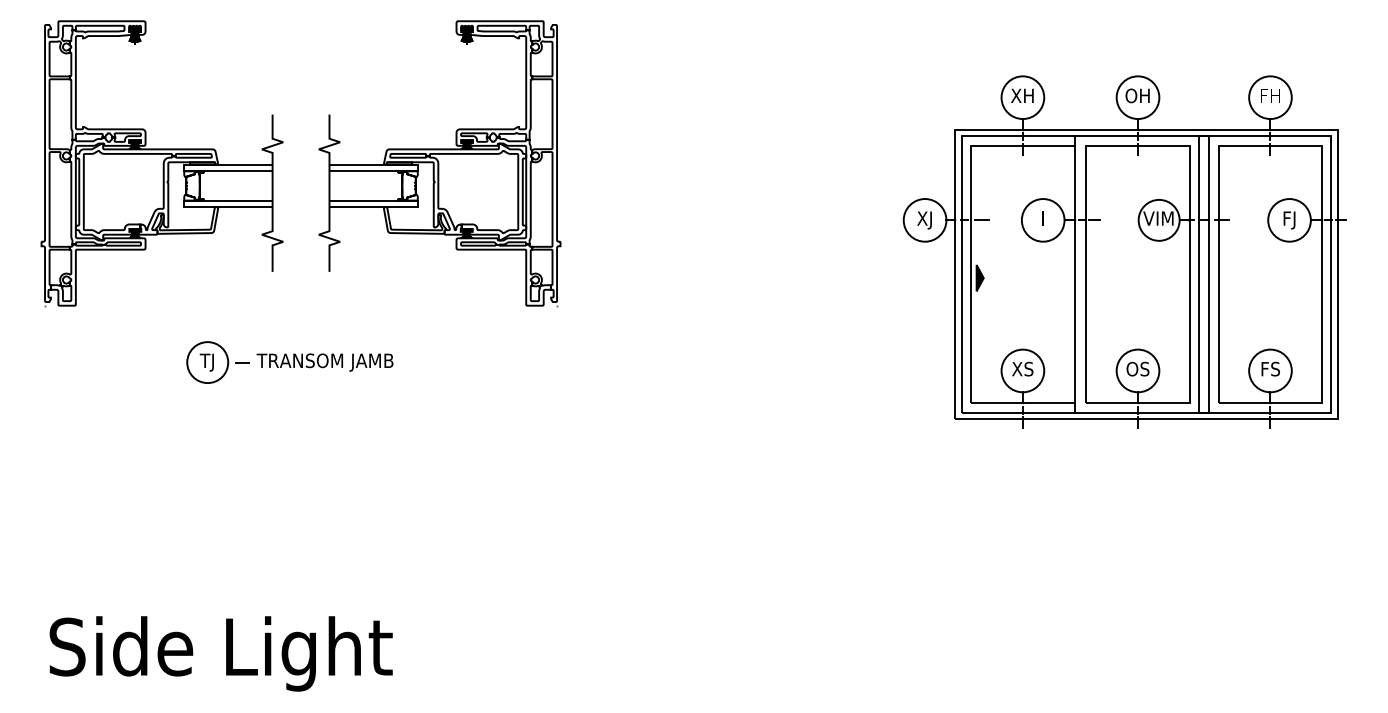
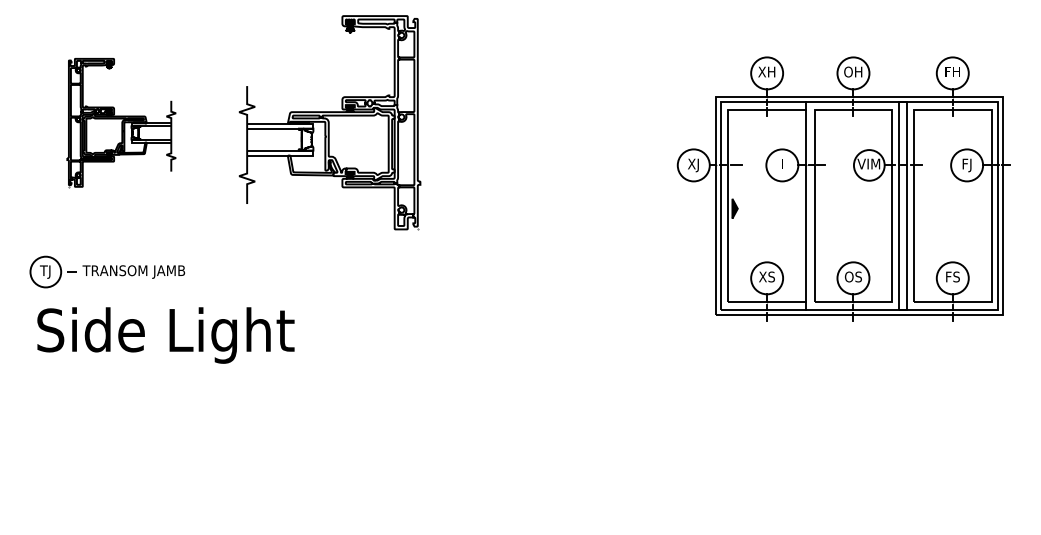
part: (161, 163) -> (121, 122), size x0.6
part: (289, 361) -> (107, 271), moved
text: (220, 653) -> (165, 335), moved

